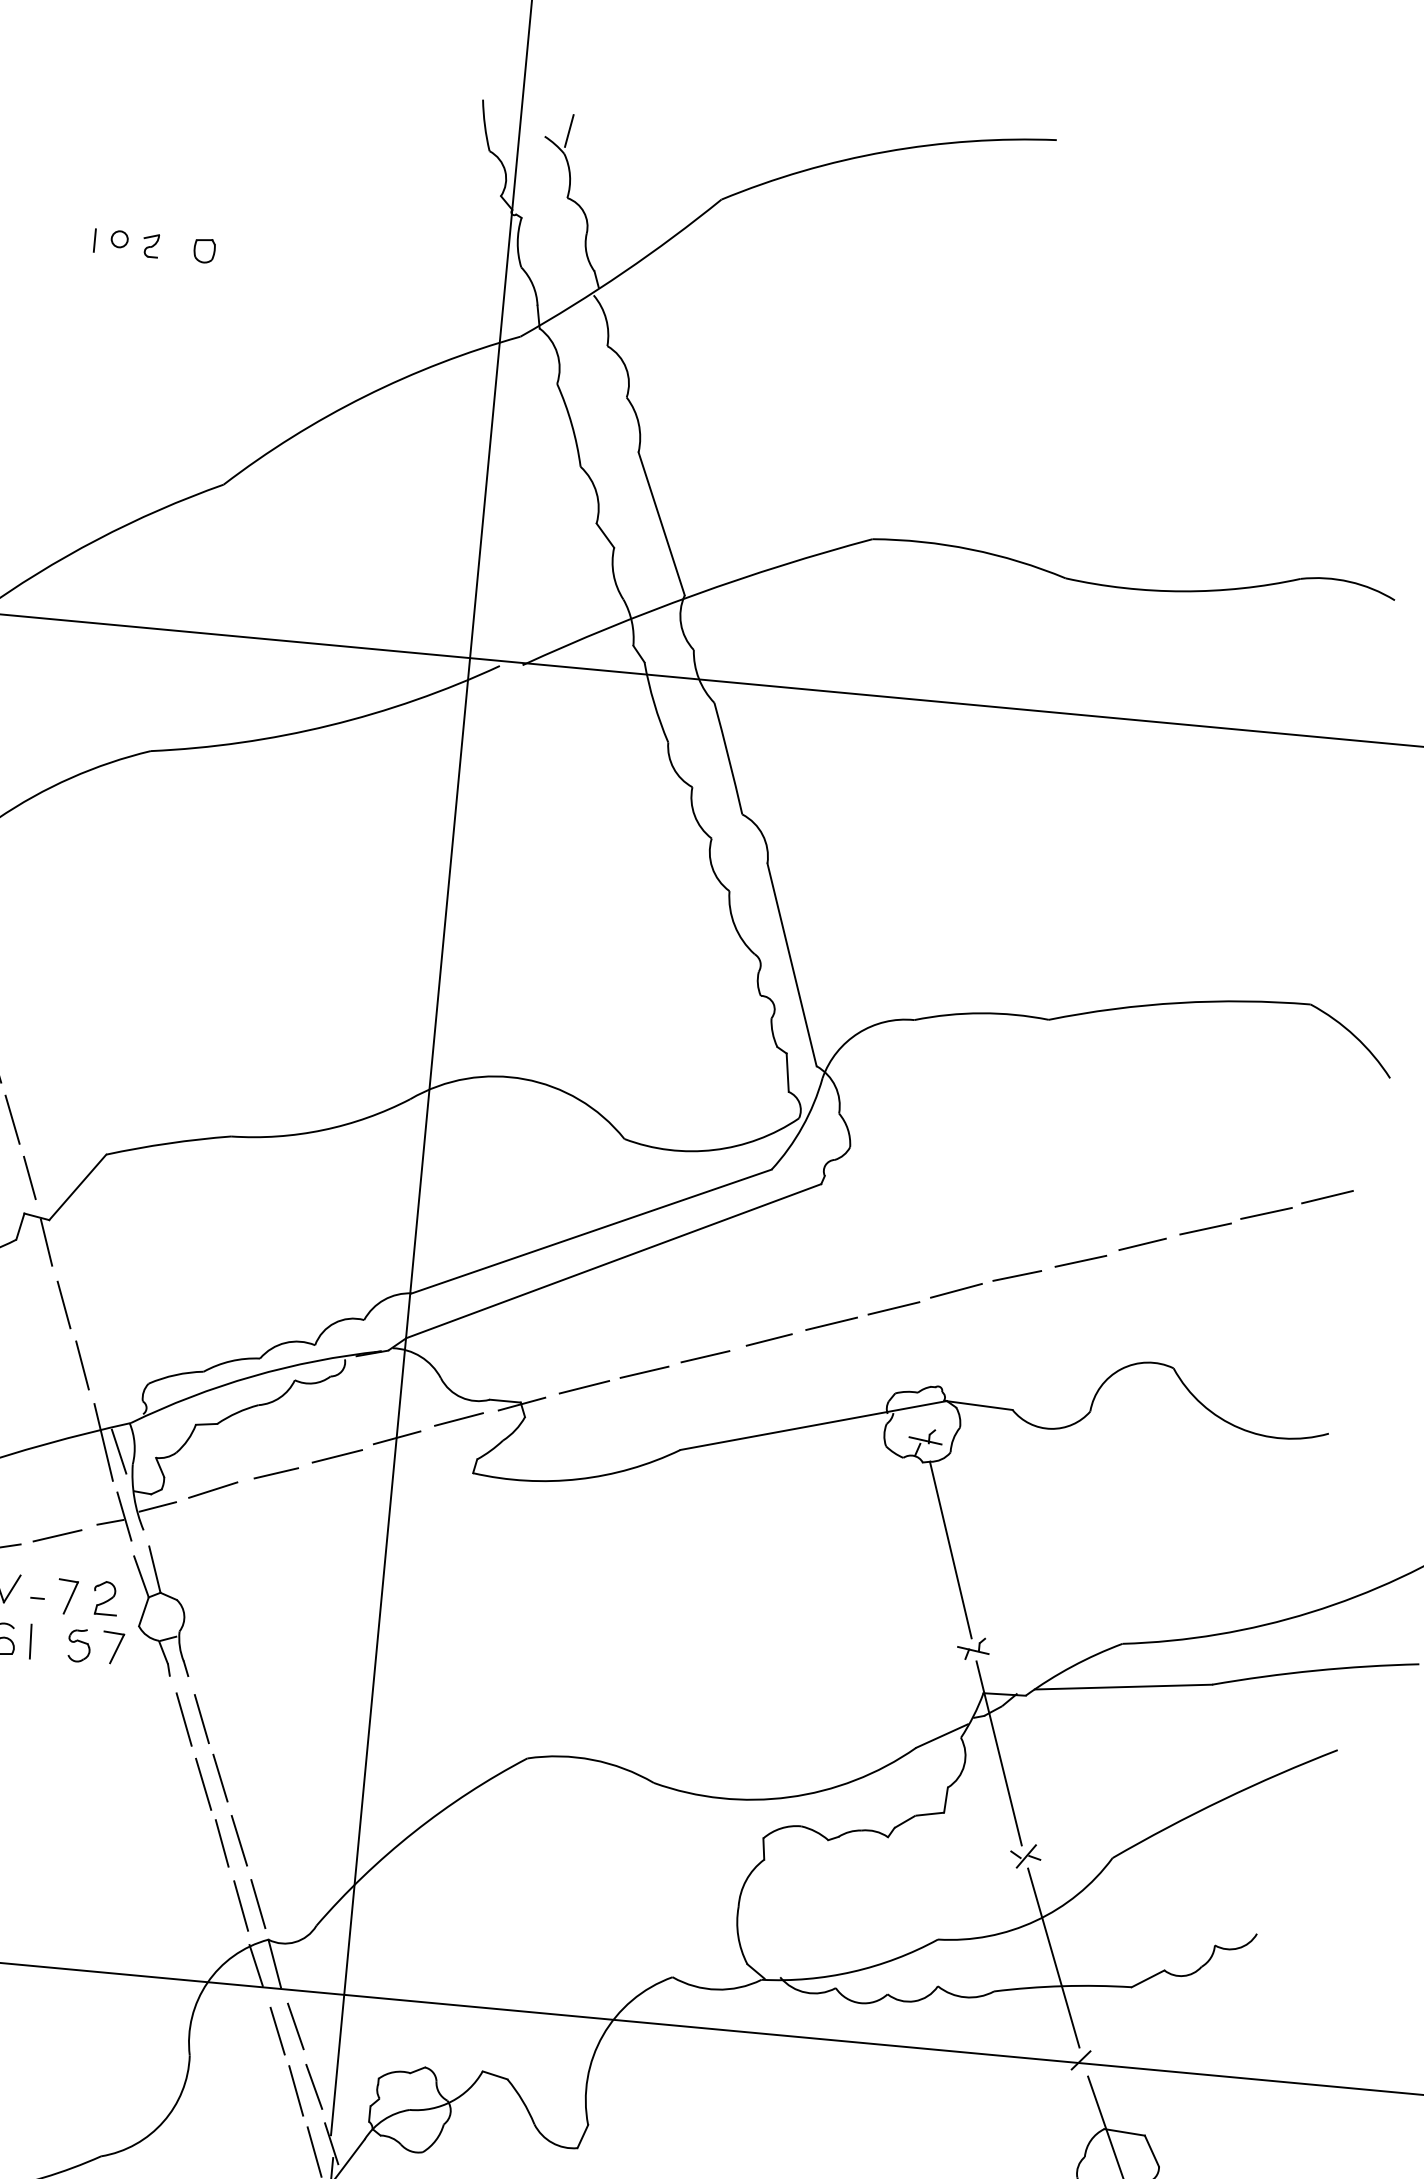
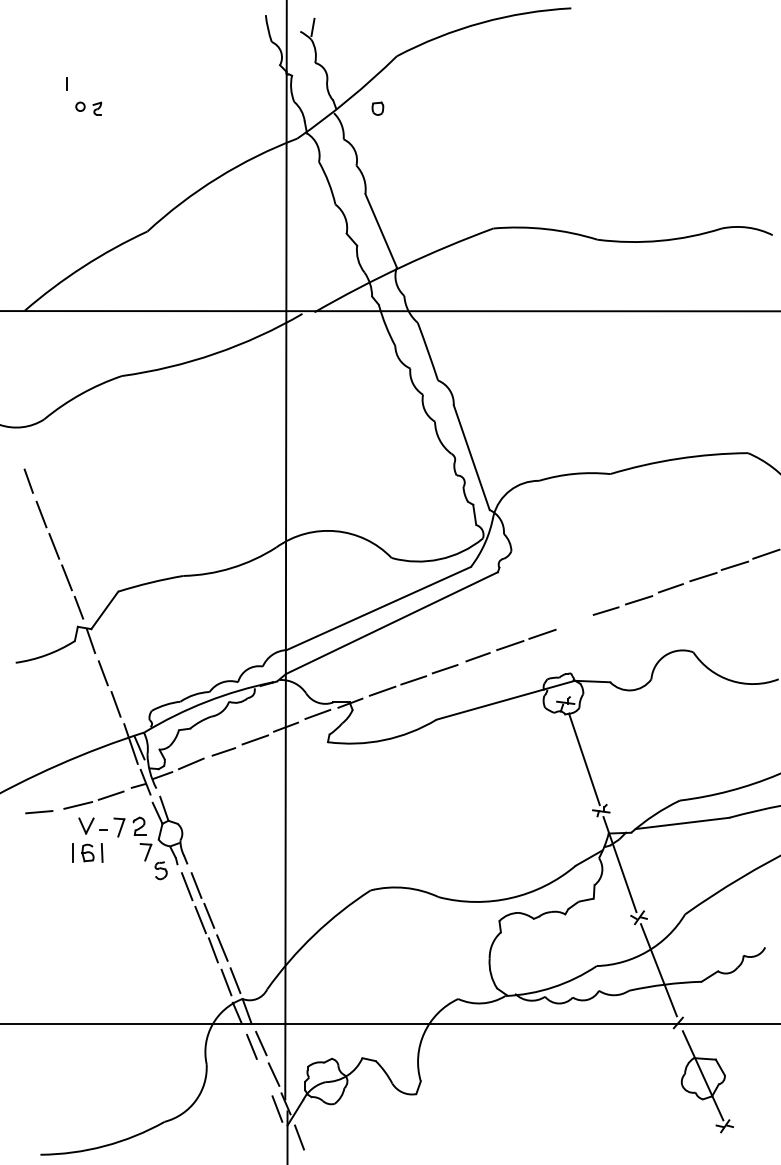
line: (93, 240) -> (66, 83), moved
part: (203, 250) -> (377, 108), moved
line: (956, 1289) -> (574, 621), removed
part: (78, 1645) -> (160, 870), moved
line: (295, 2090) -> (264, 1077), removed

